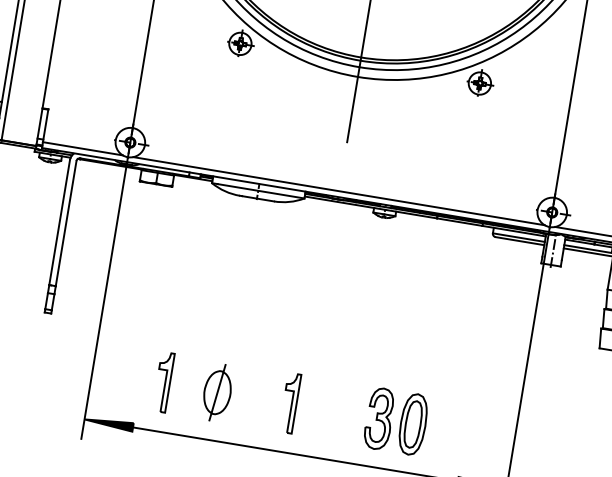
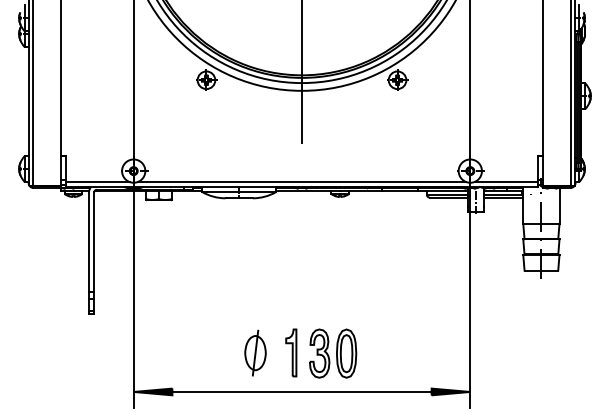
part: (163, 381) -> (190, 352), removed
part: (217, 391) -> (255, 352), moved
part: (396, 421) -> (333, 353), moved

